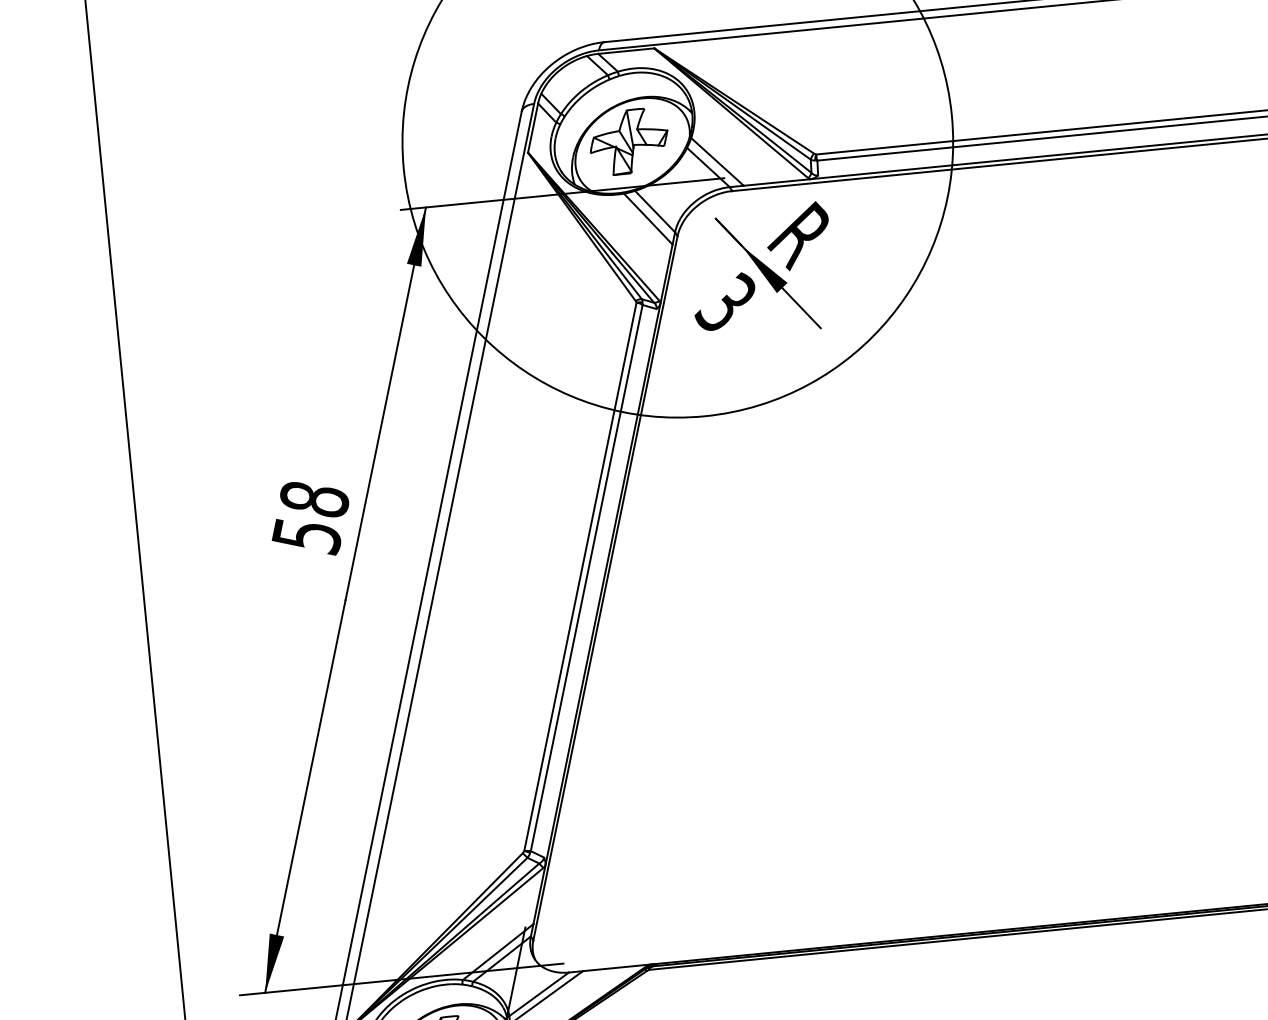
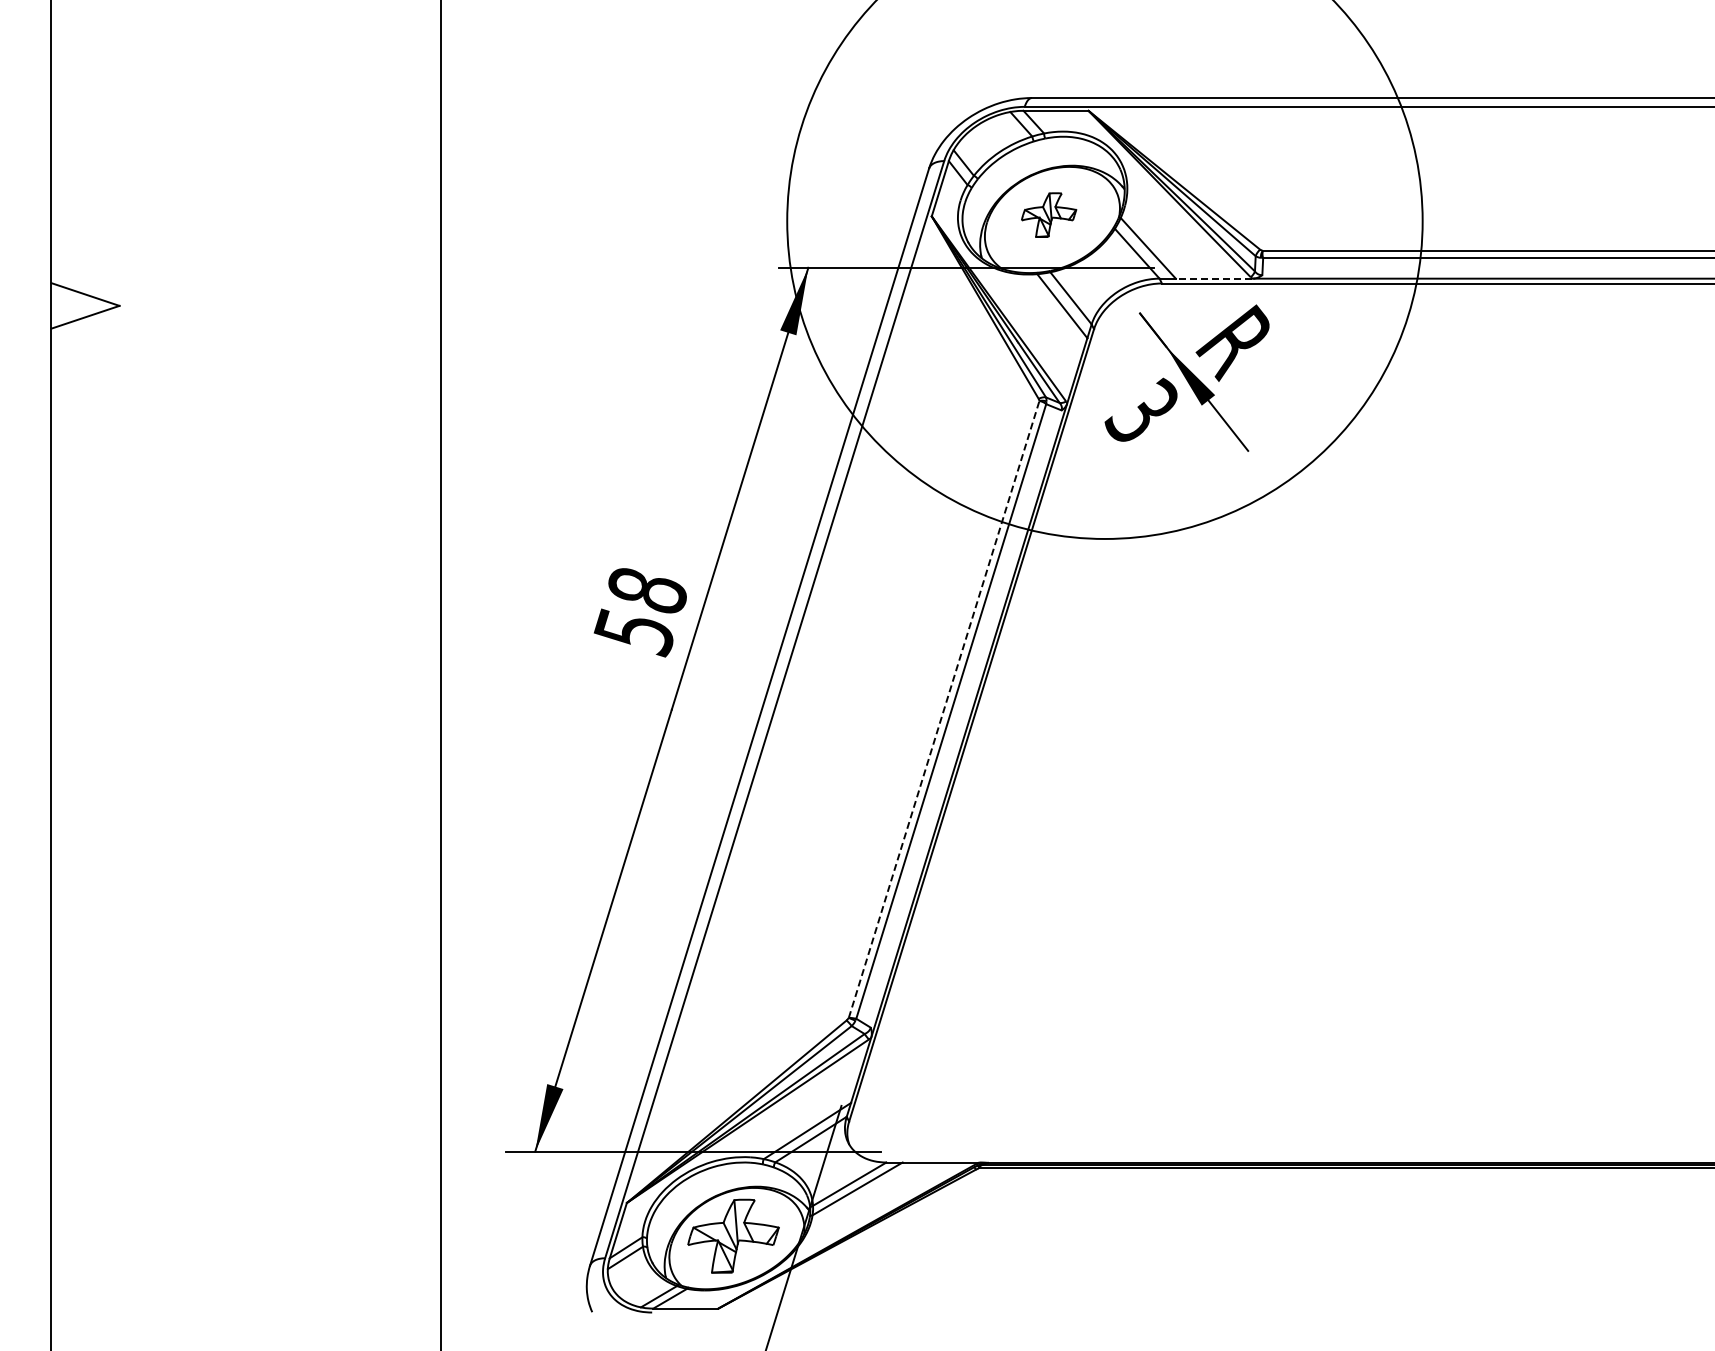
part: (628, 141) -> (1048, 214), size x0.6
line: (776, 182) -> (1213, 278), solid -> dashed
line: (580, 576) -> (944, 709), solid -> dashed

